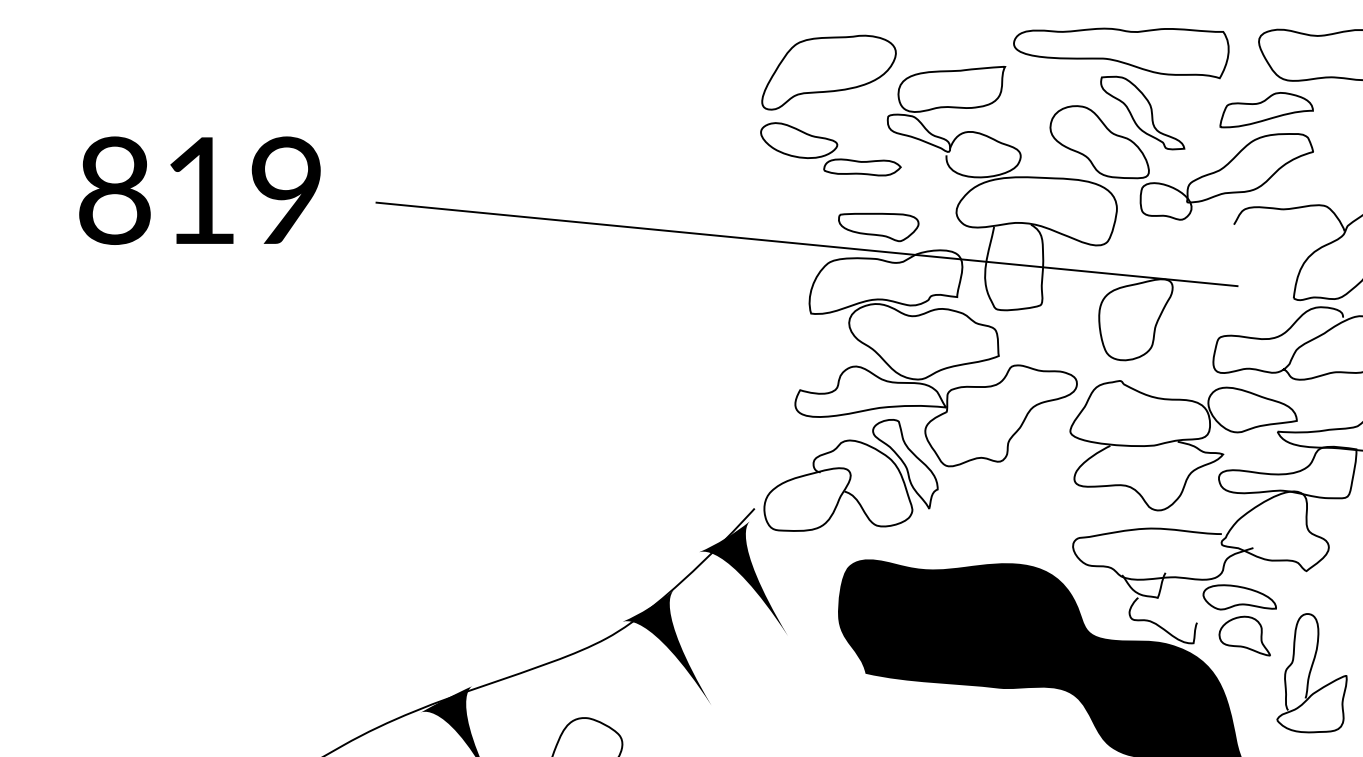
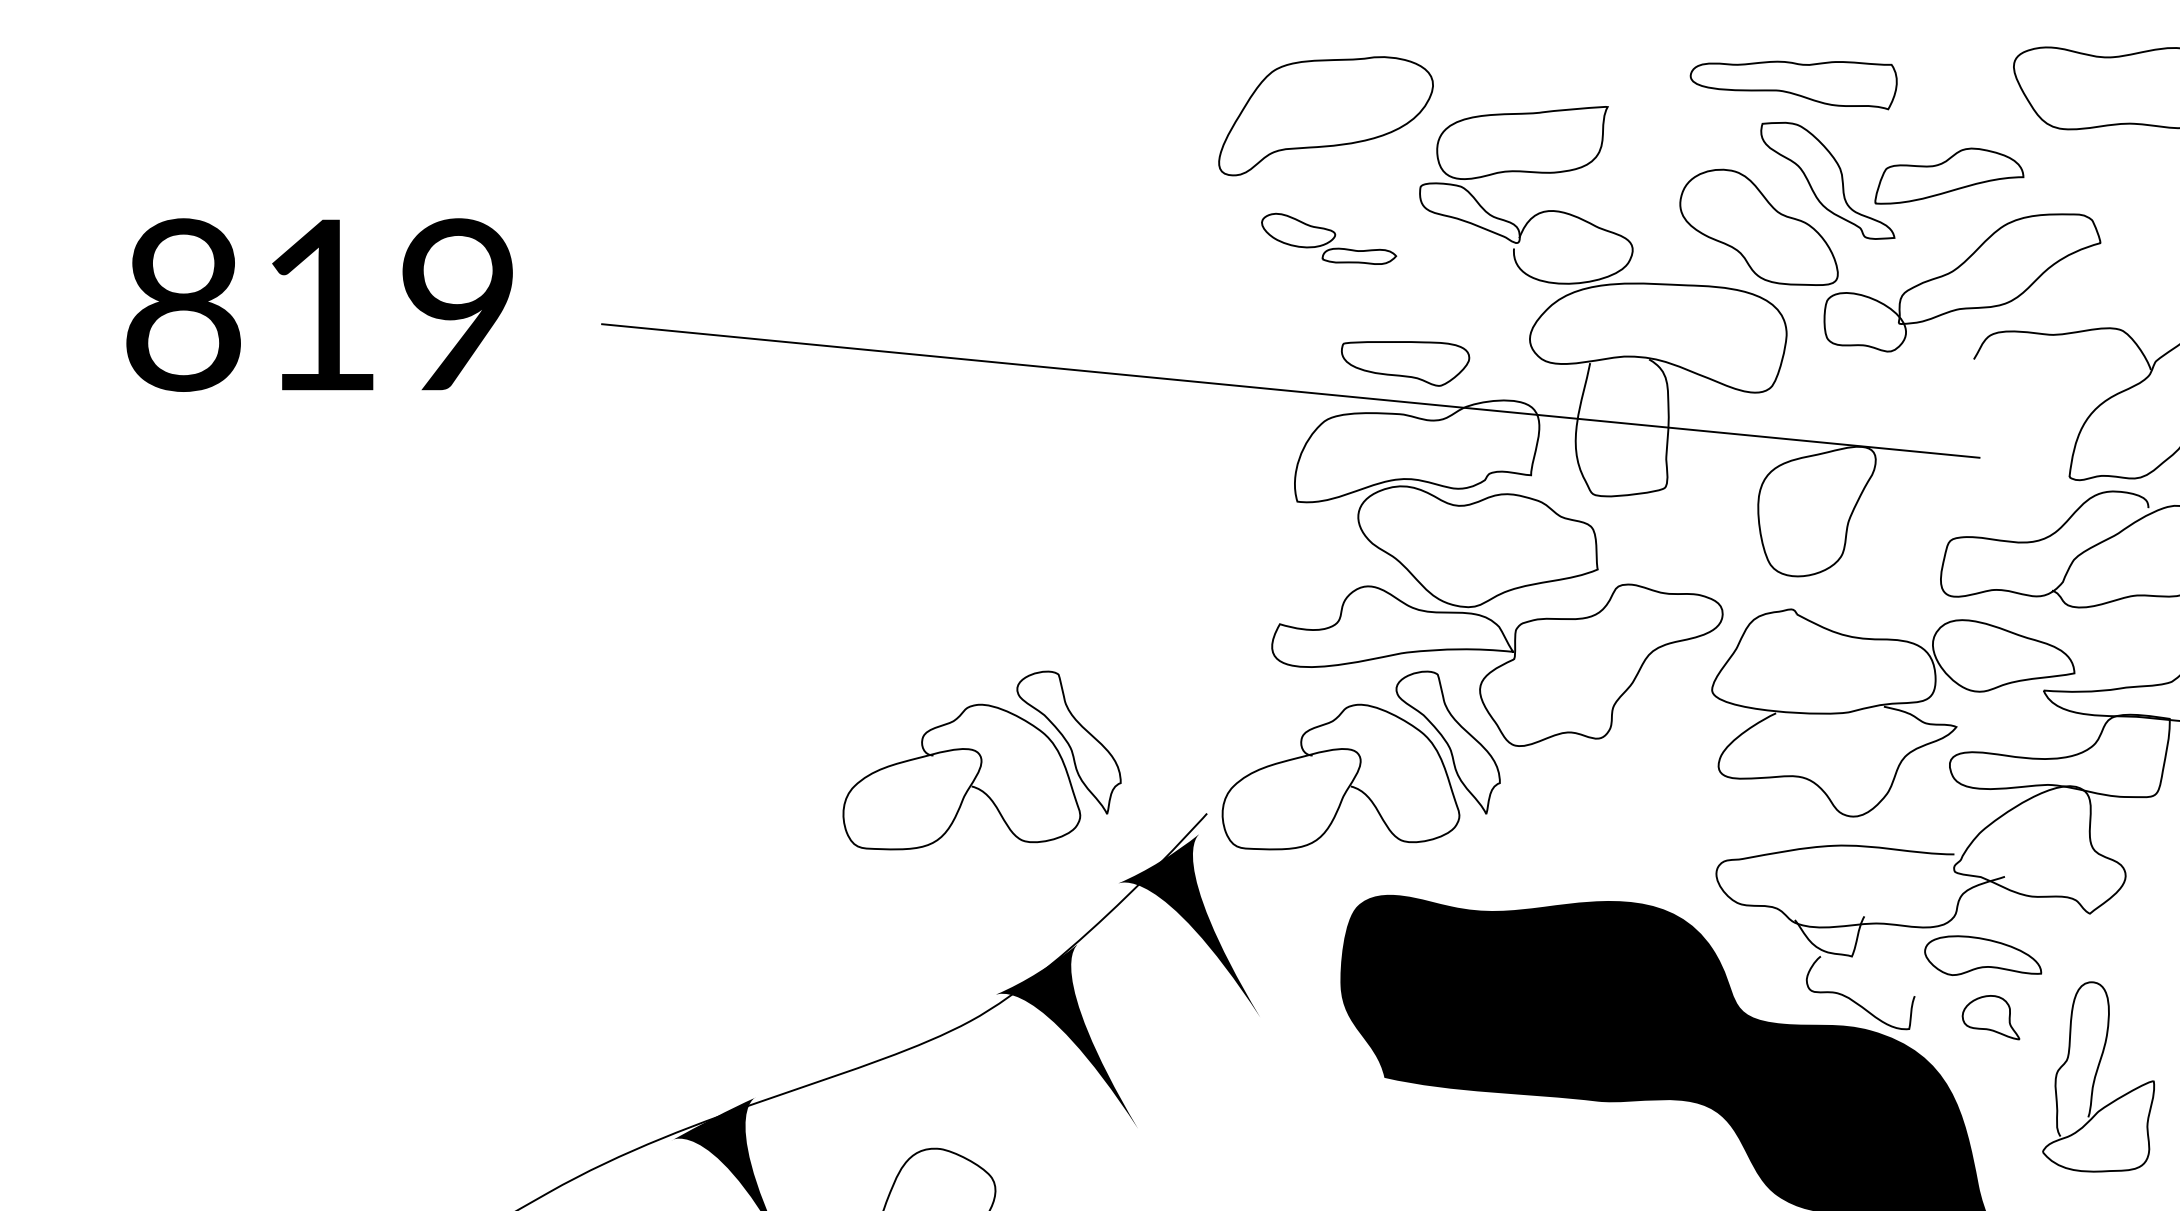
part: (1121, 53) -> (1793, 85), size x0.6
part: (1266, 110) -> (1949, 176), moved
part: (830, 149) -> (1328, 239), size x0.6
part: (613, 475) -> (981, 760), added
part: (1244, 635) -> (1990, 1016), size x0.7

